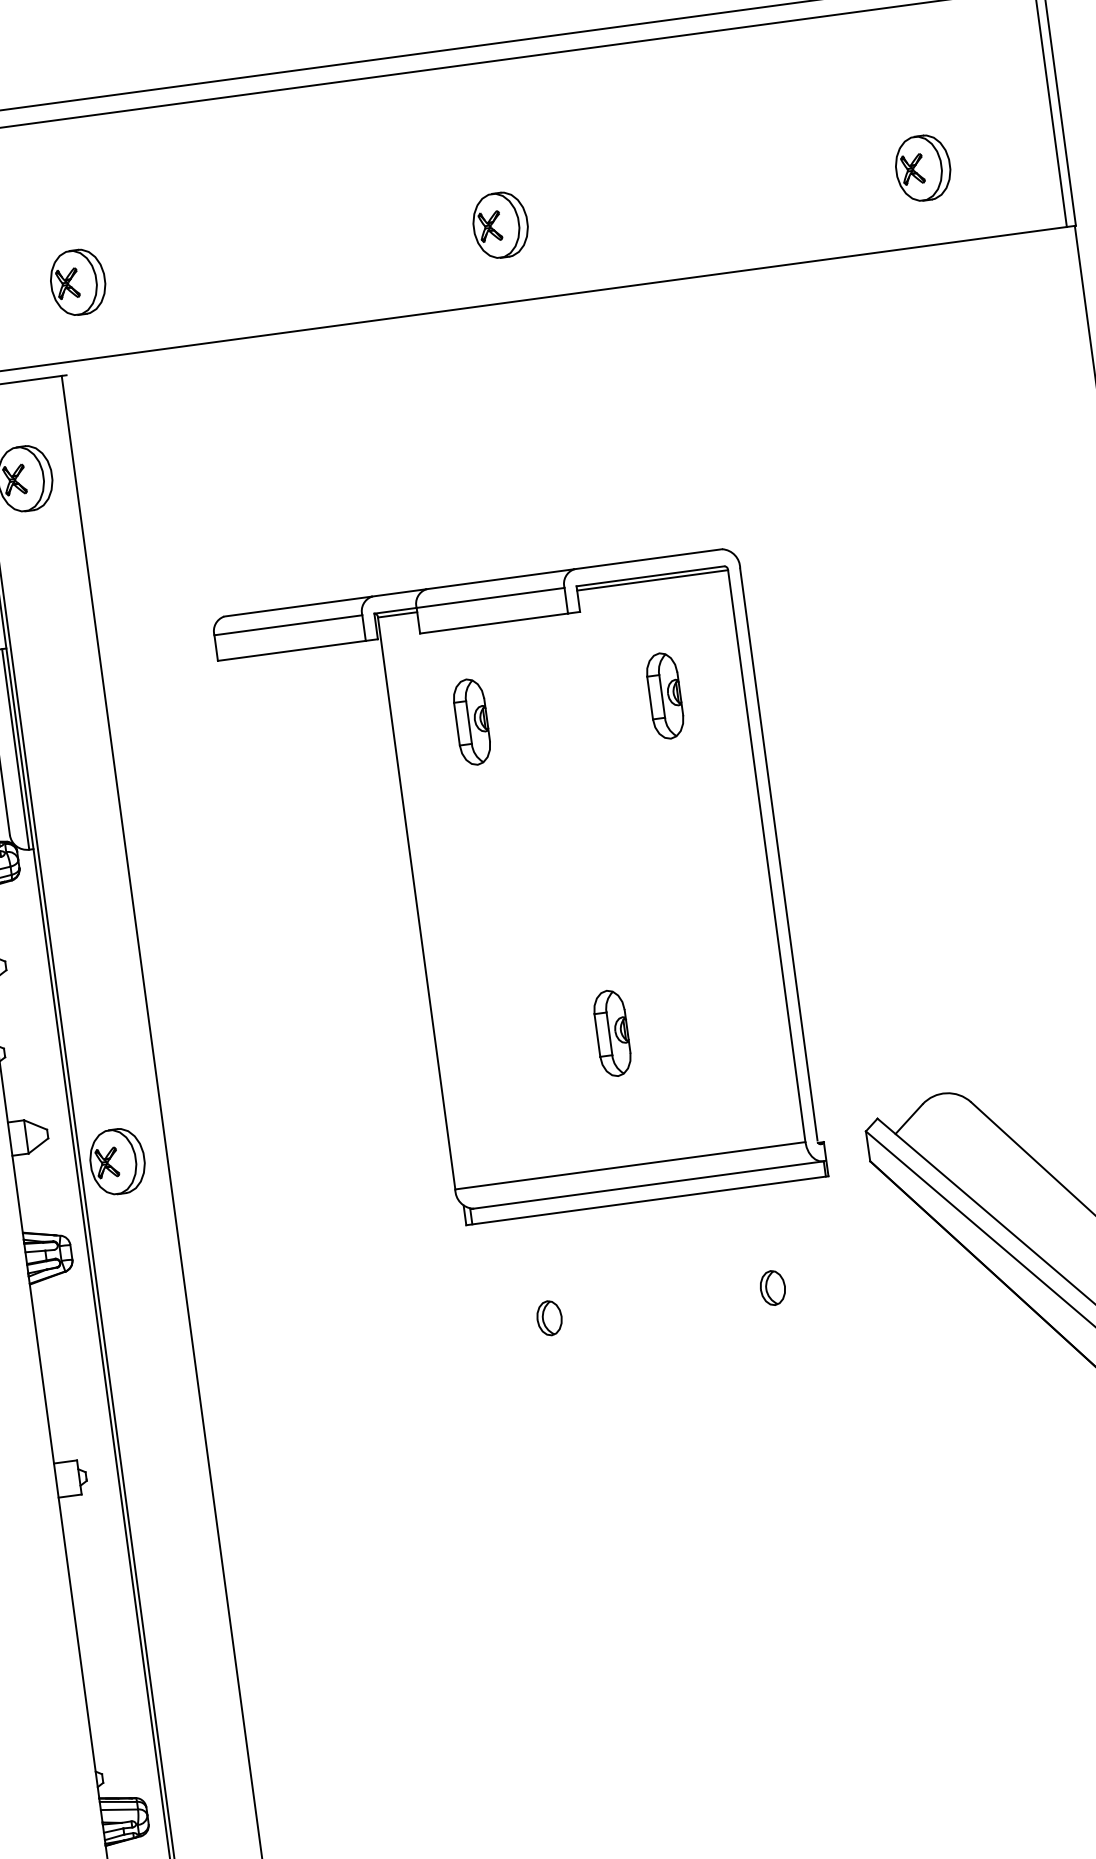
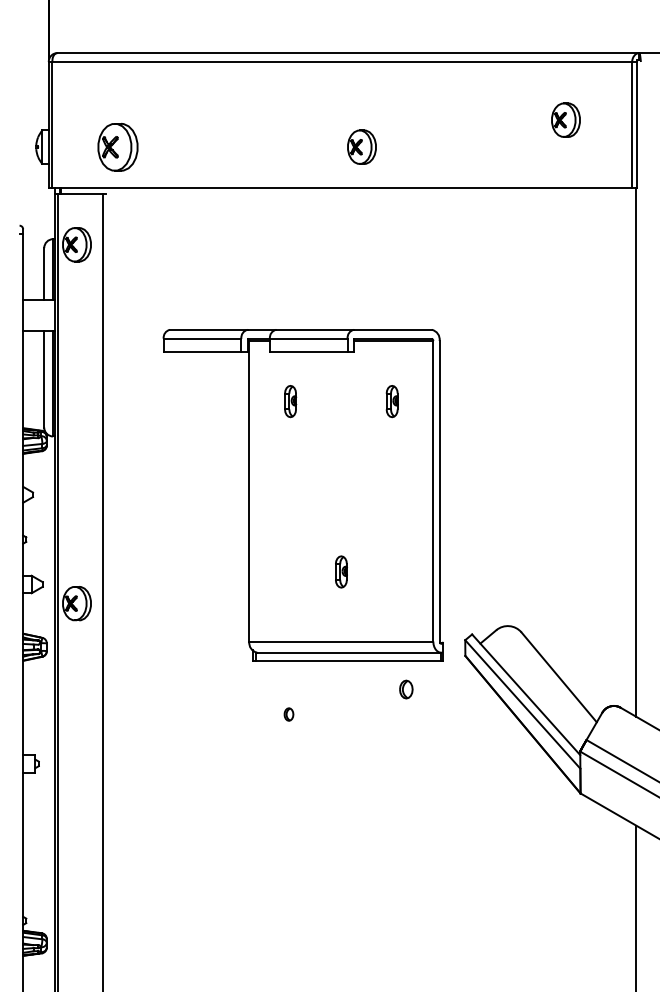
part: (922, 166) -> (565, 119), moved
part: (499, 224) -> (361, 146), moved
part: (76, 281) -> (117, 146), size x1.4
part: (666, 695) -> (392, 401), size x0.7
part: (471, 722) -> (290, 401), size x0.7
part: (612, 1032) -> (341, 571), size x0.7
part: (773, 1287) -> (406, 689), moved
part: (548, 1318) -> (288, 714), size x0.7

